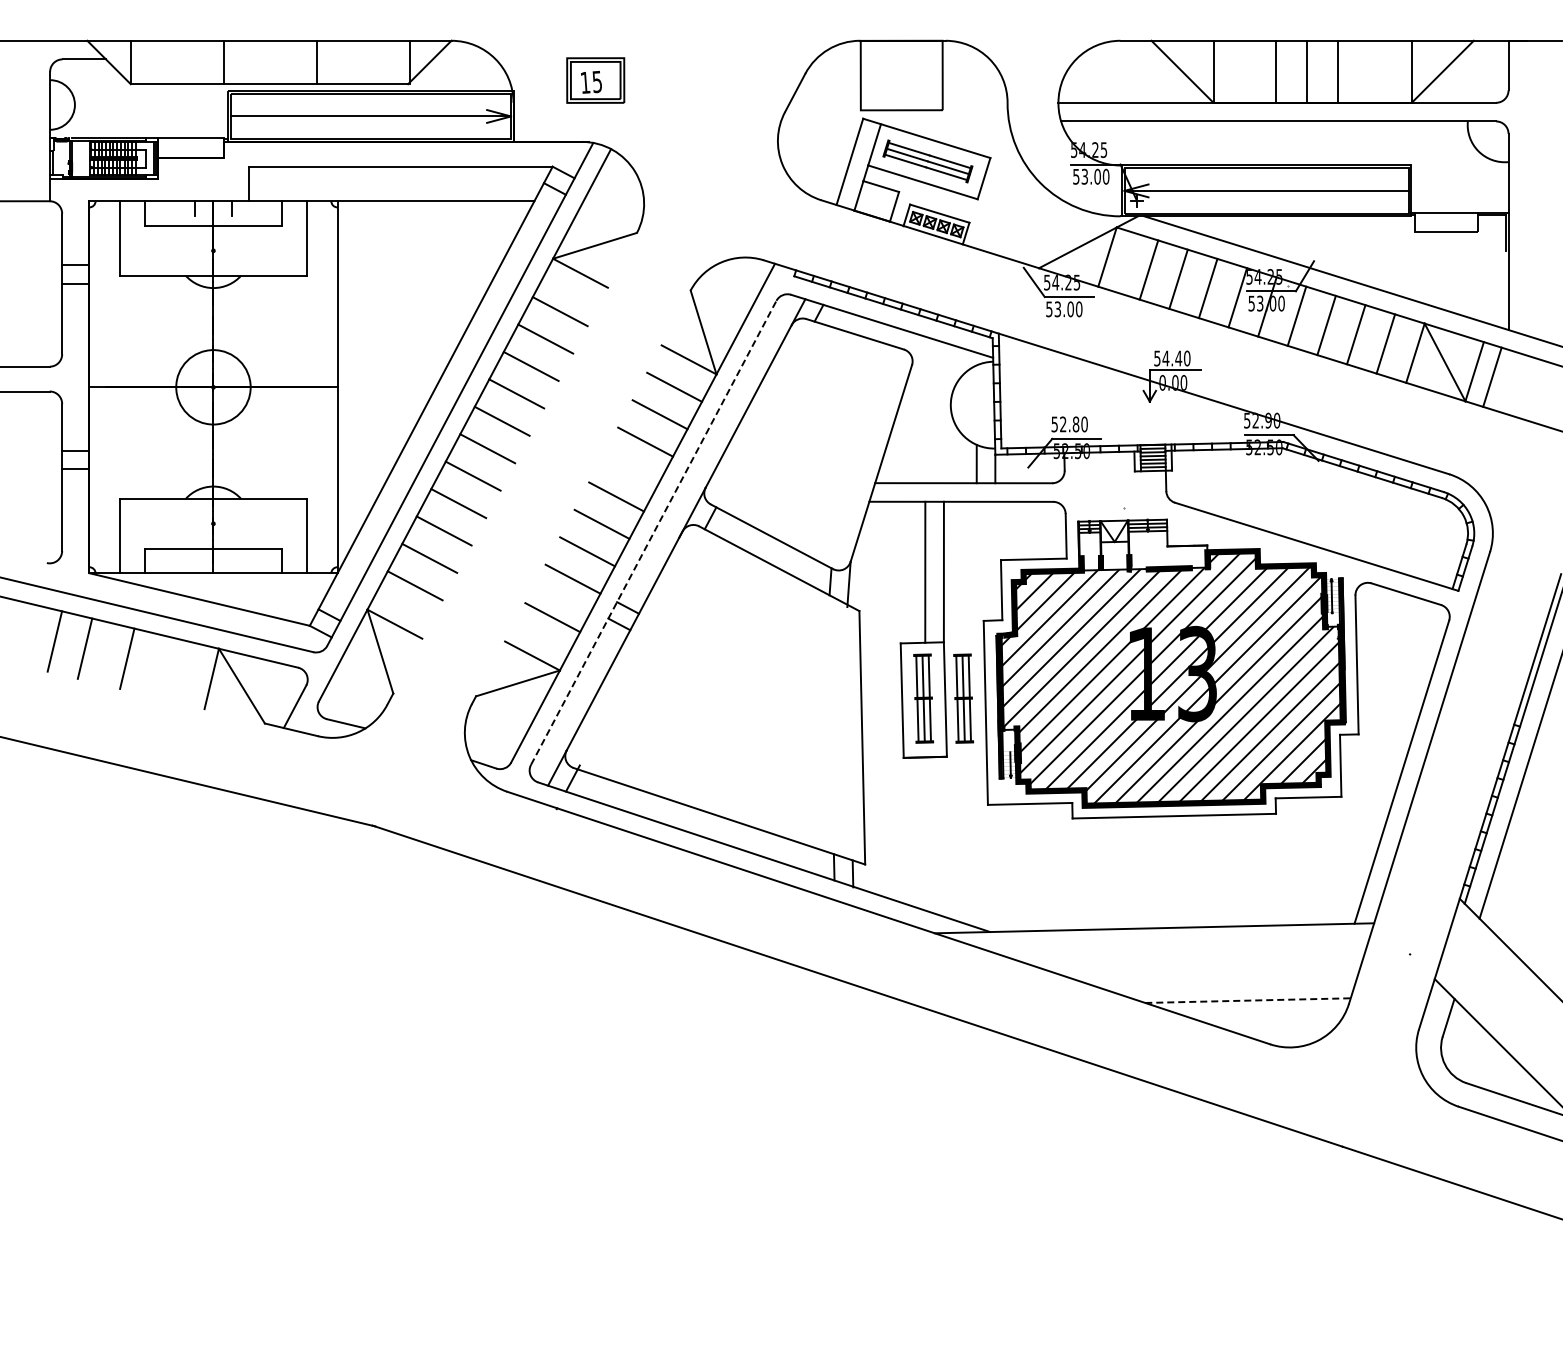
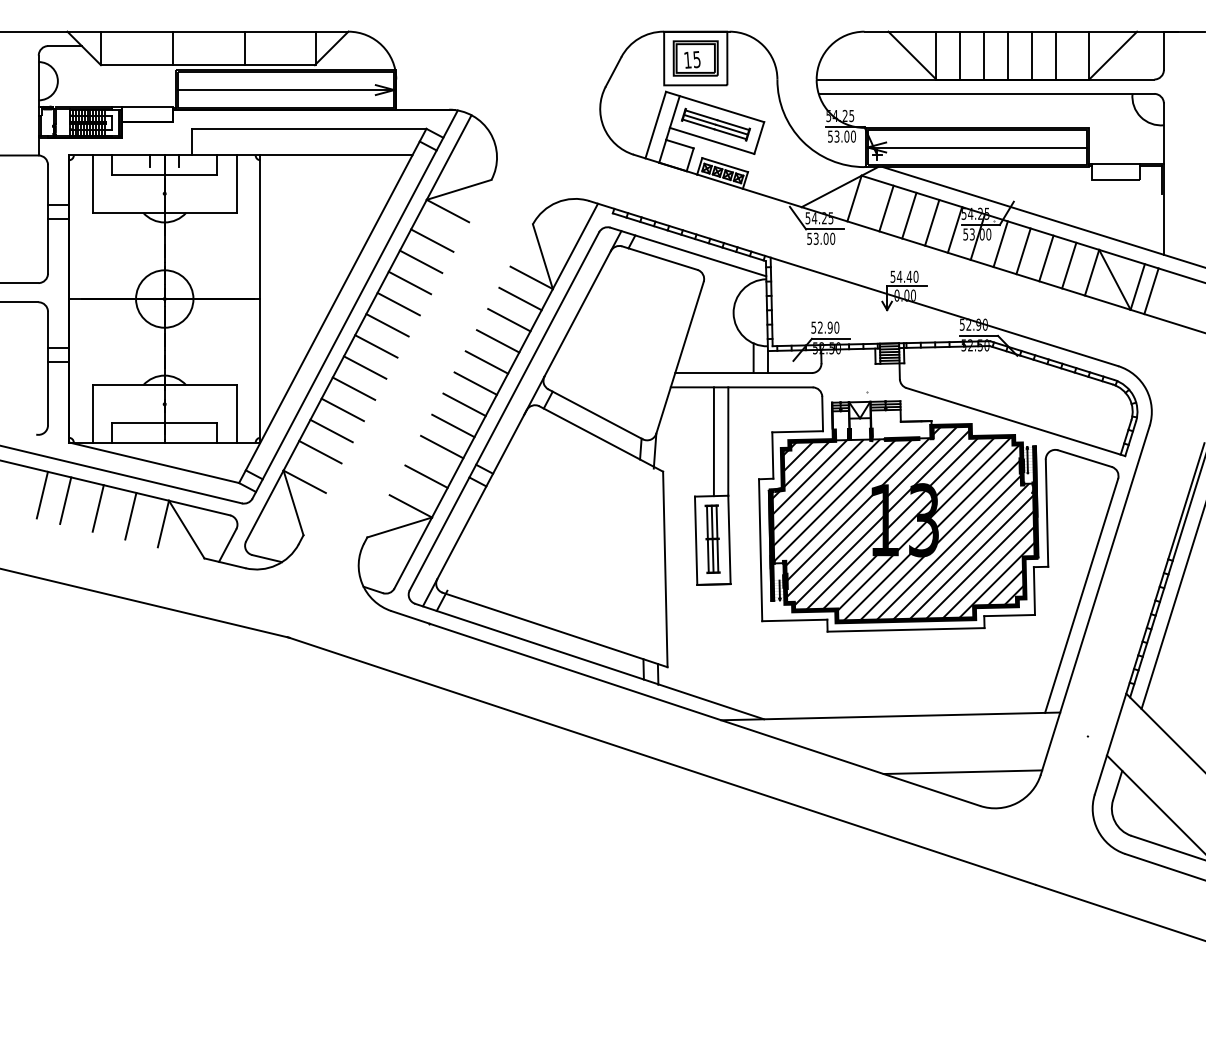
line: (1244, 71) -> (960, 55), added
line: (1368, 71) -> (1055, 55), added
part: (595, 80) -> (695, 58), moved
text: (1075, 424) -> (829, 327), 52.80 -> 52.90
line: (630, 469) -> (486, 362), added
line: (654, 532) -> (505, 411), dashed -> solid
line: (169, 668) -> (130, 515), added
part: (963, 698) -> (743, 539), removed
line: (1248, 1000) -> (963, 772), dashed -> solid

